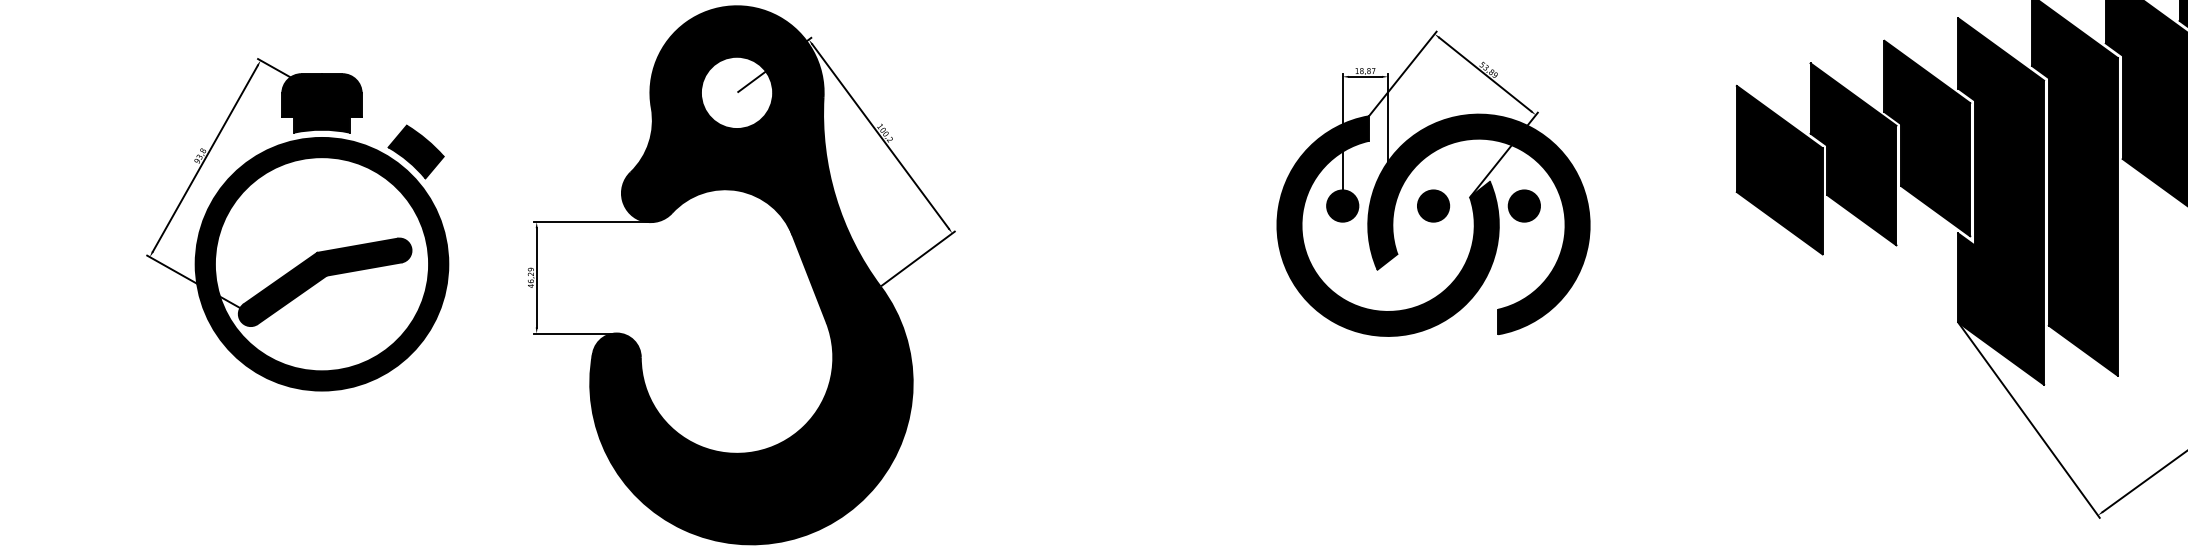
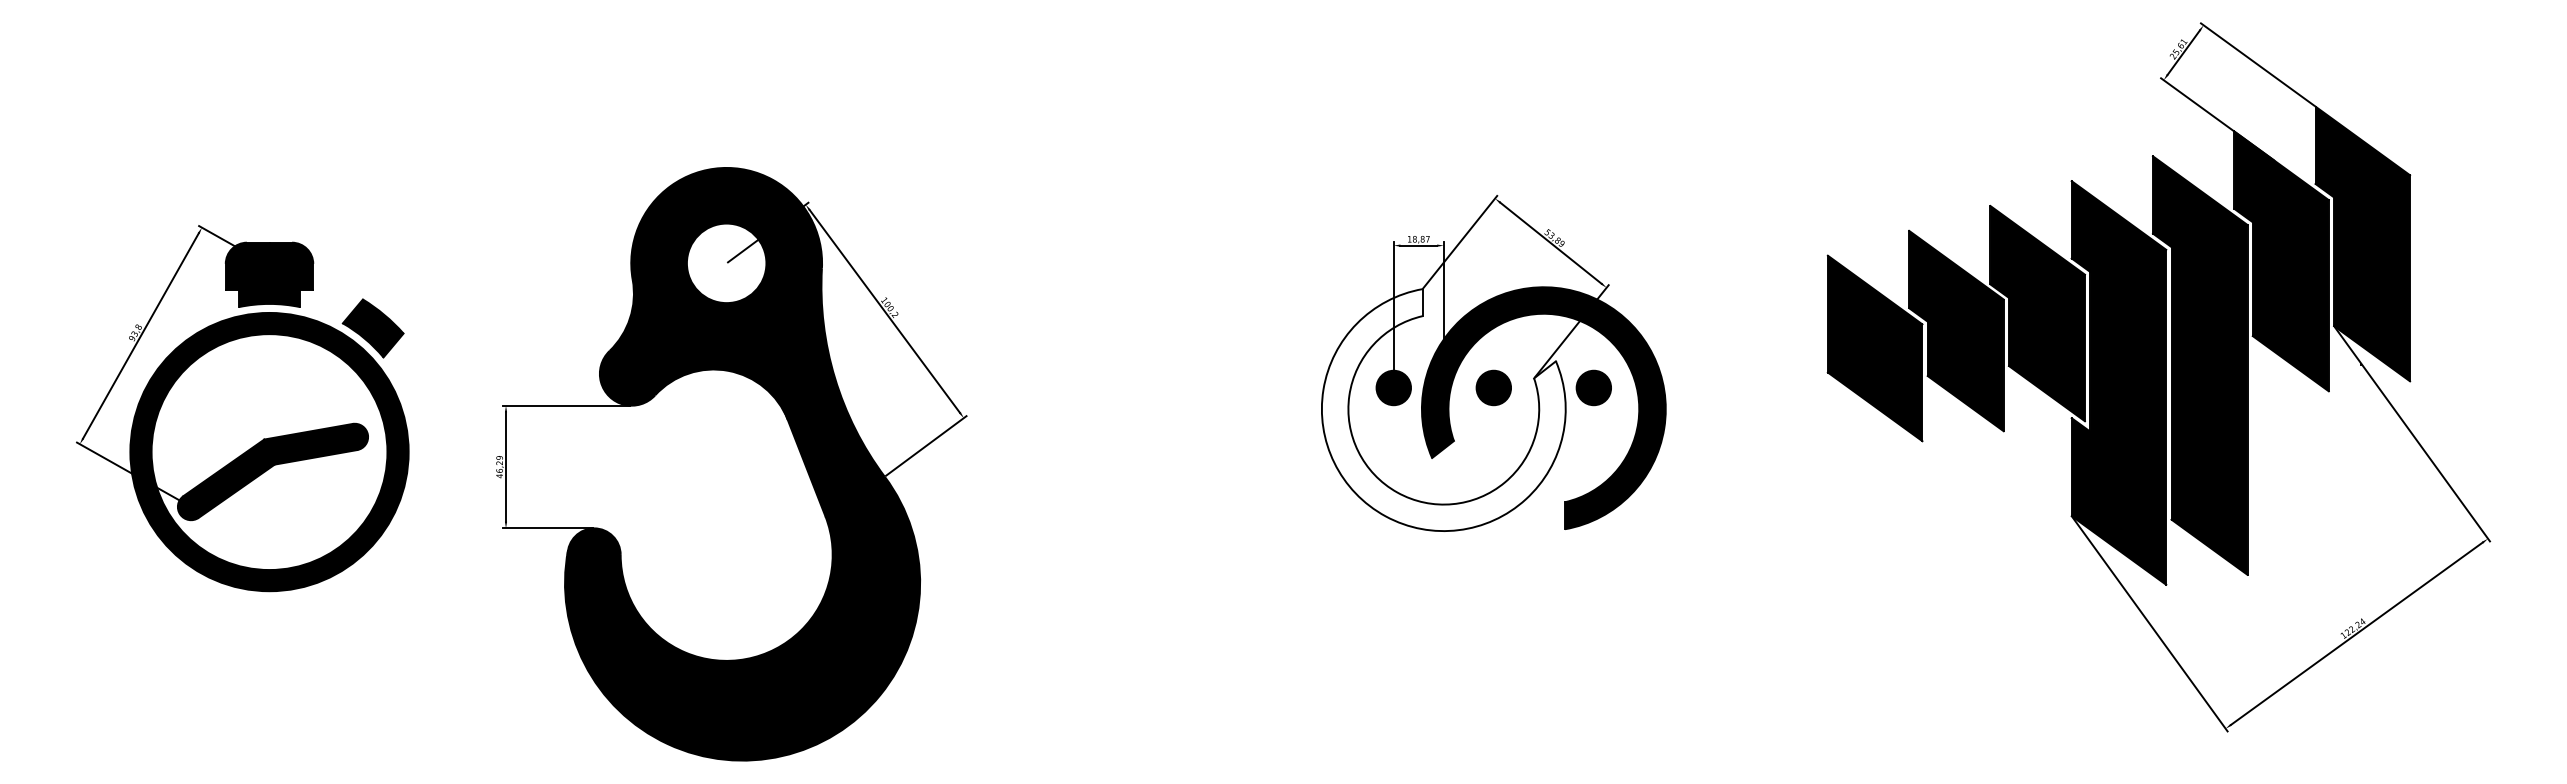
fill: (1387, 226) -> (1443, 410), removed

